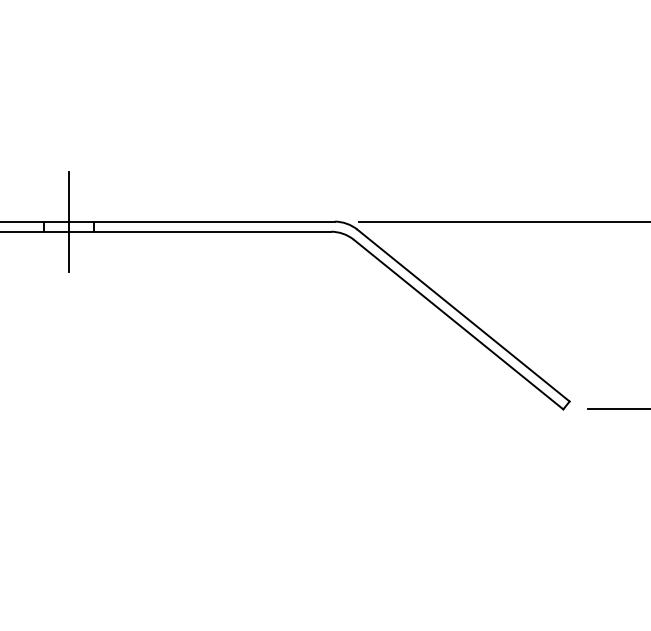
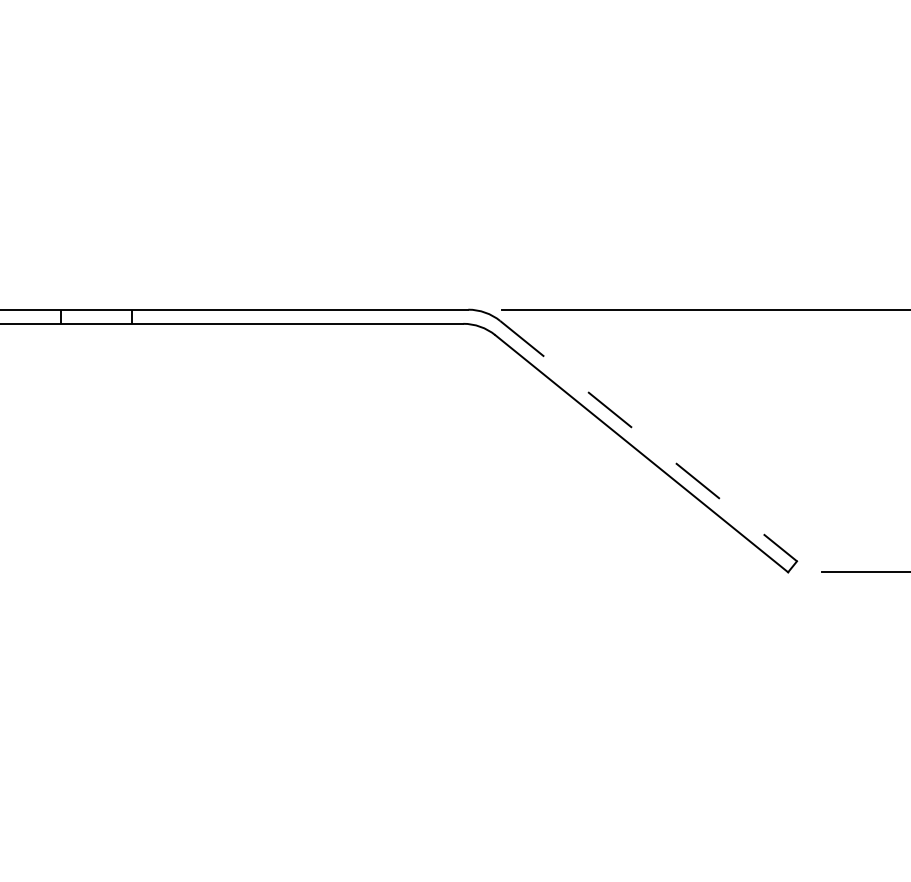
line: (68, 221) -> (96, 309), removed
line: (463, 315) -> (648, 441), solid -> dashed

